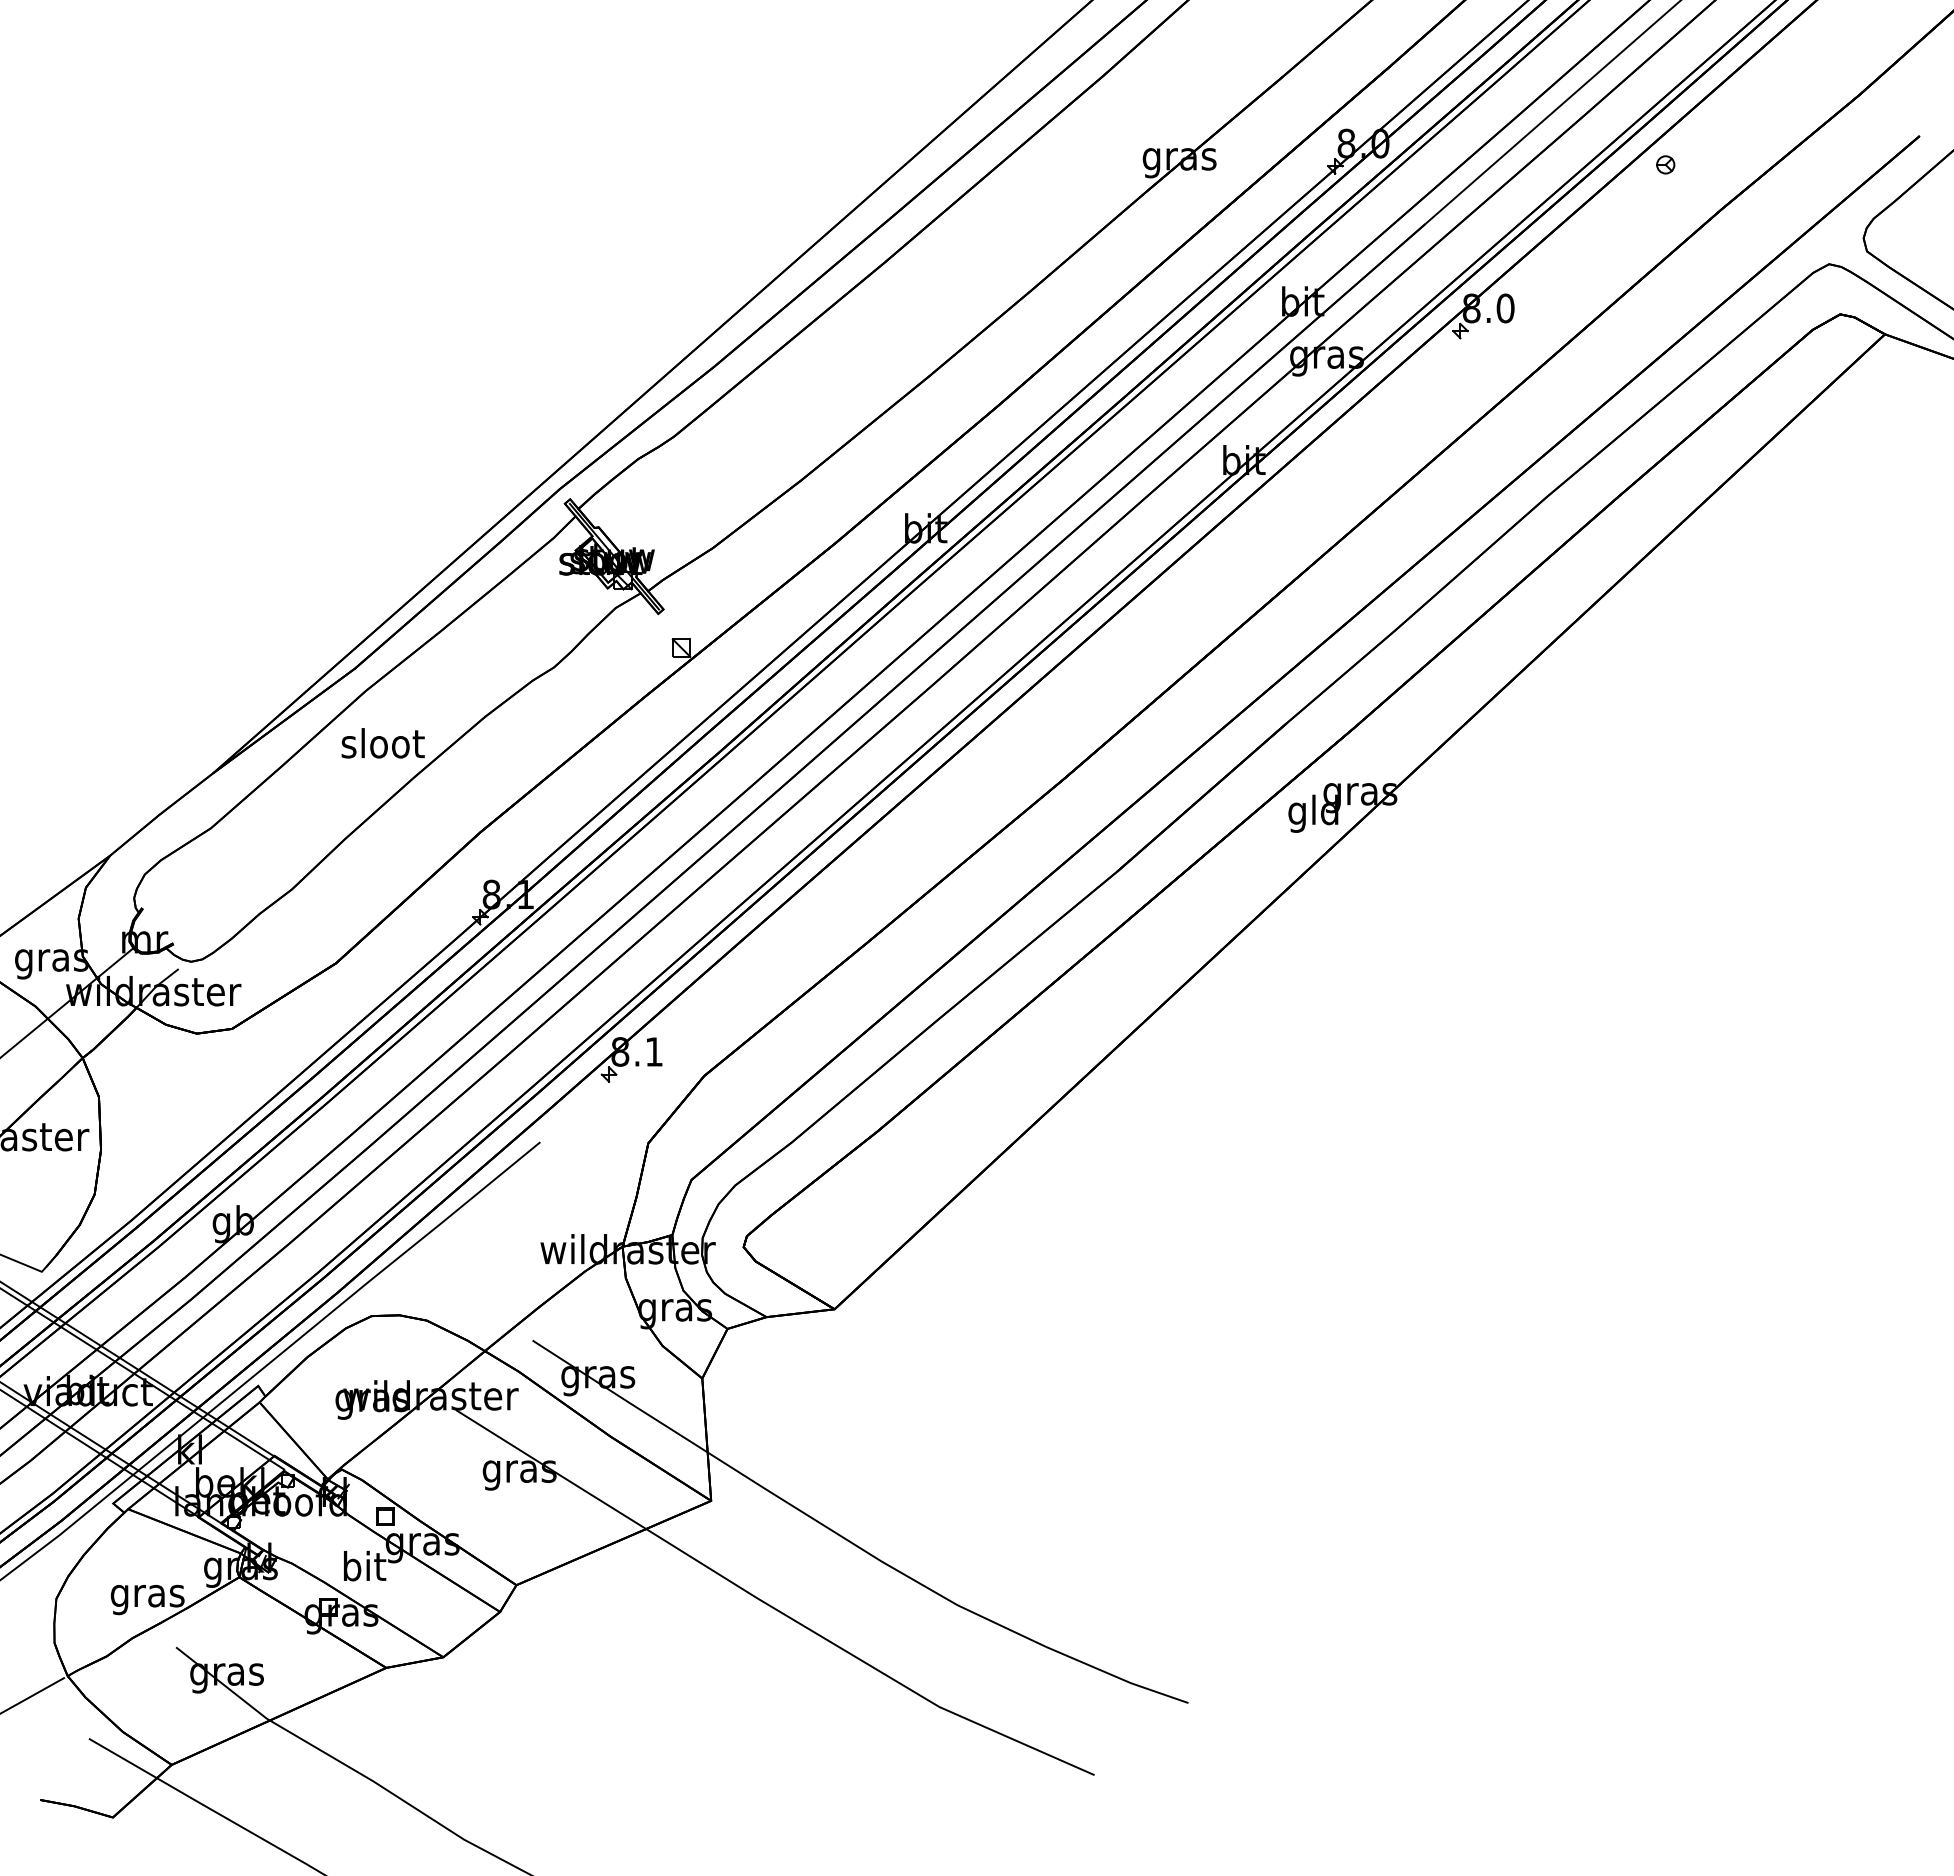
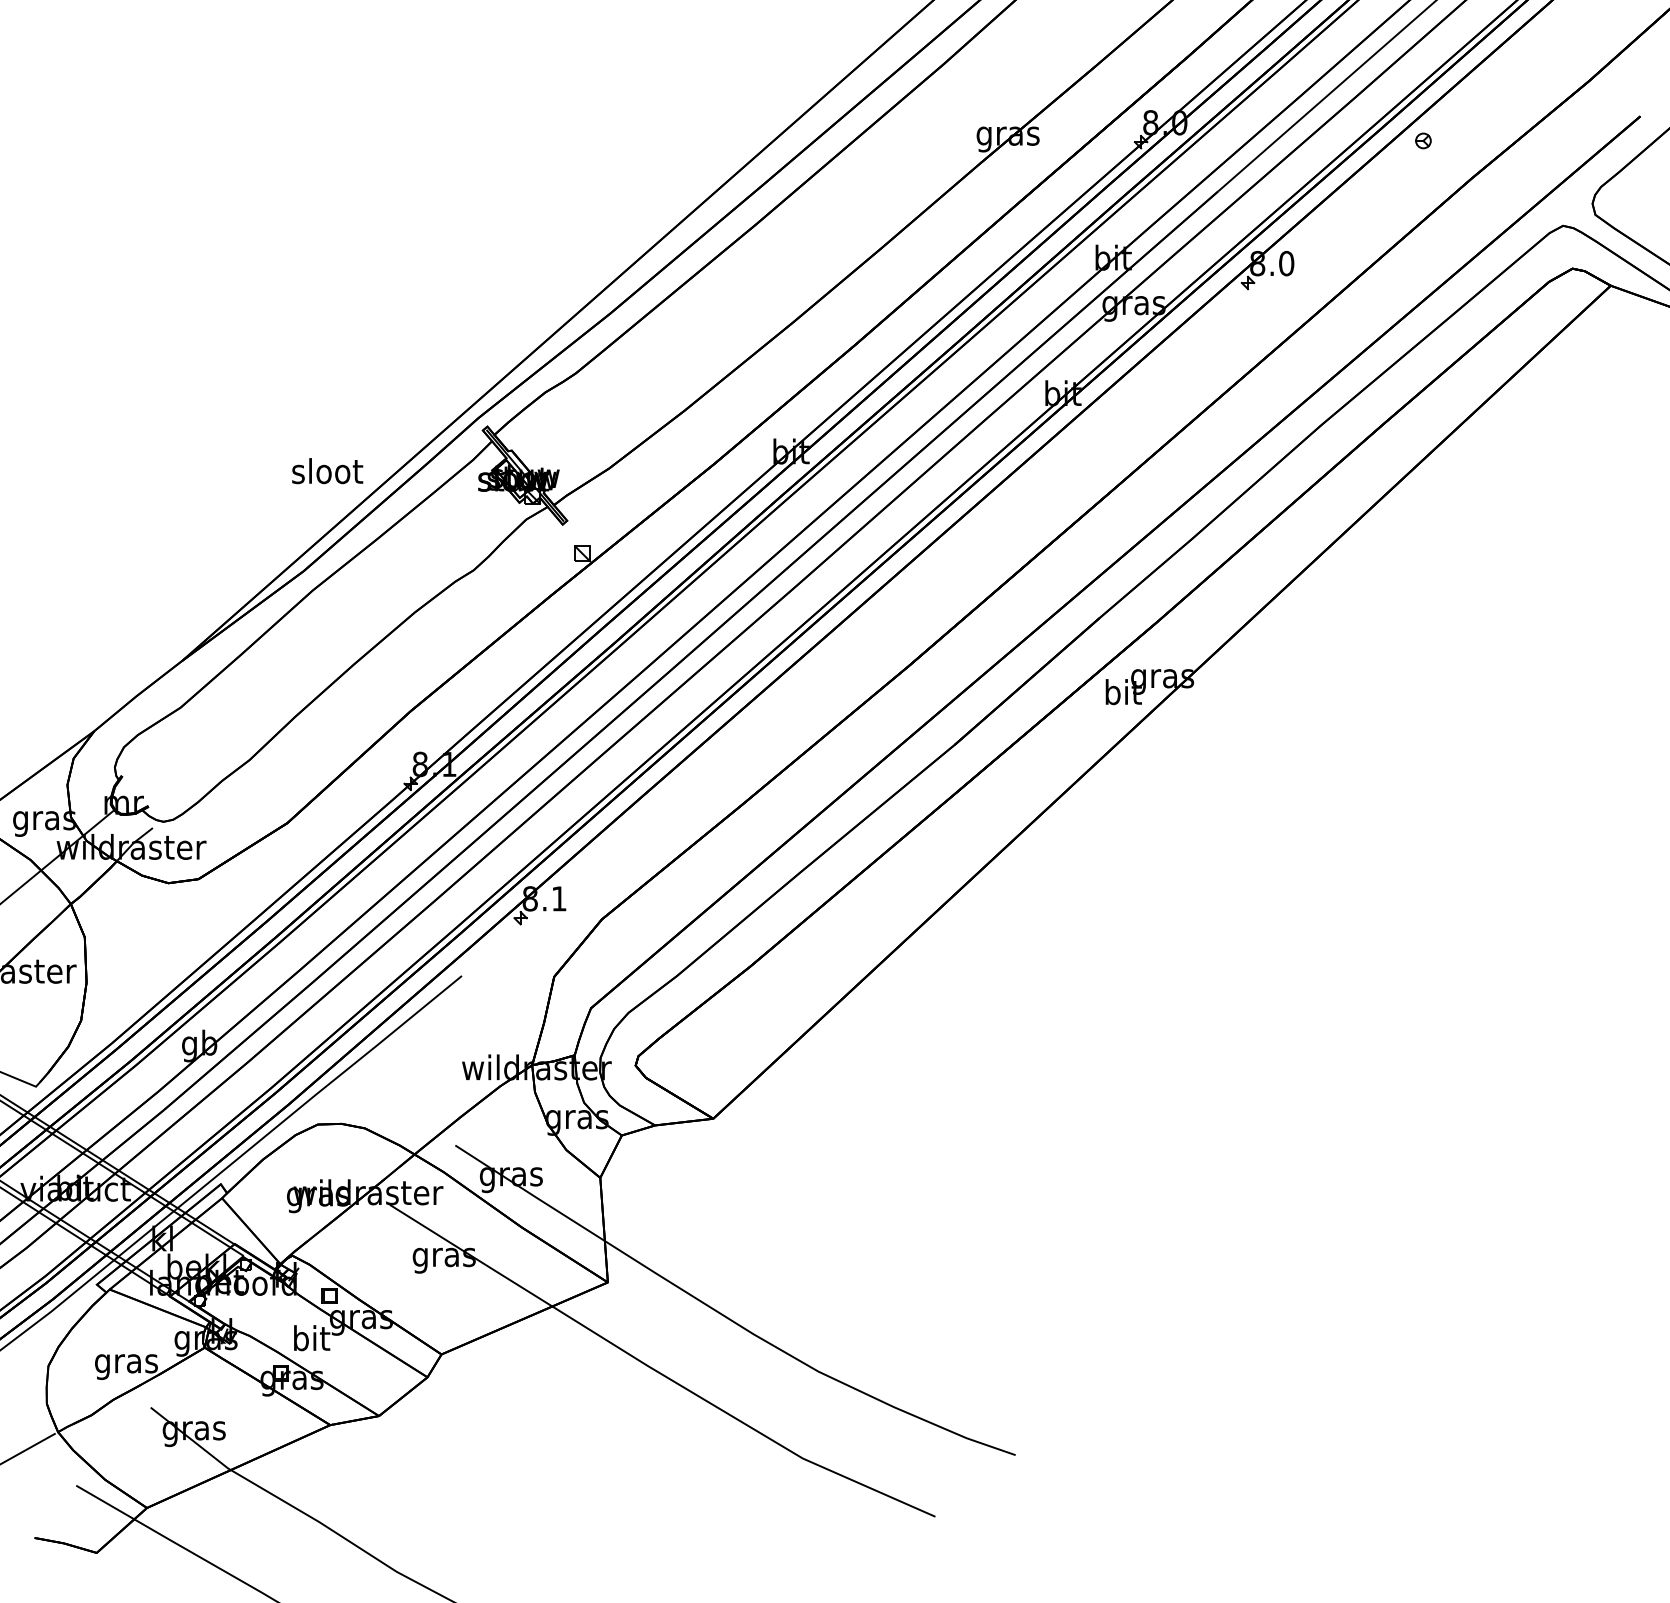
text: (382, 743) -> (327, 471), moved
text: (1313, 813) -> (1122, 695), gld -> bit

